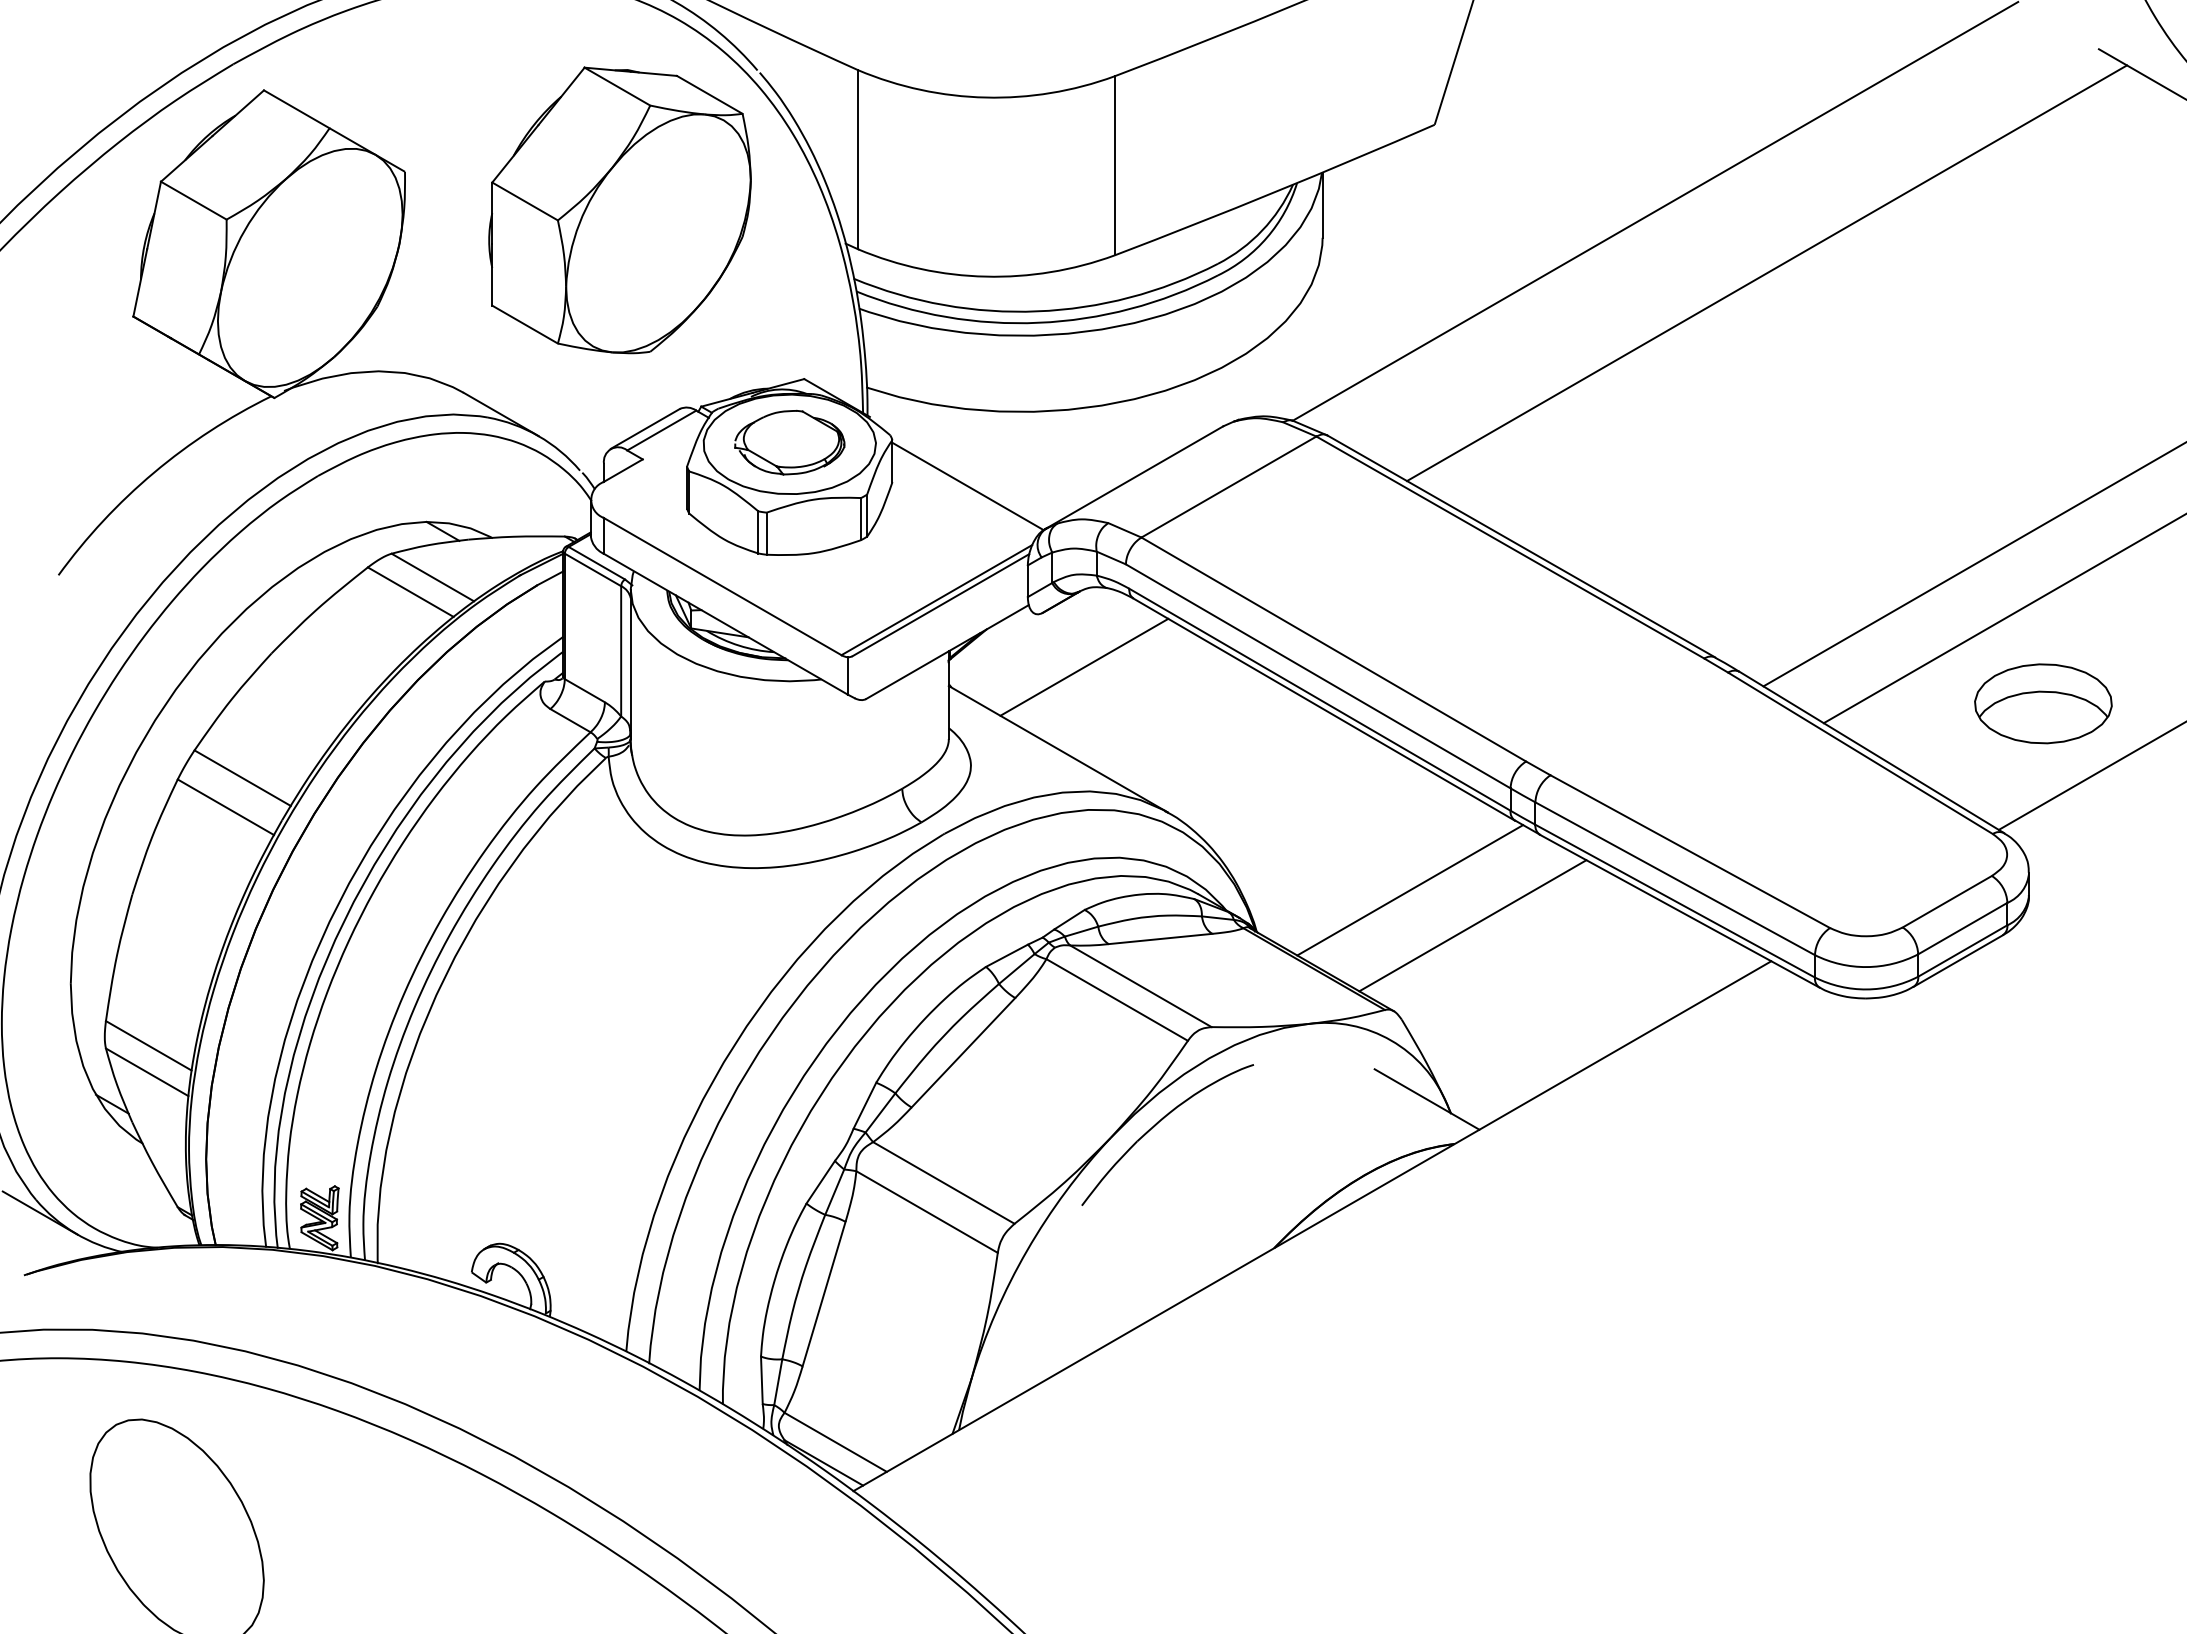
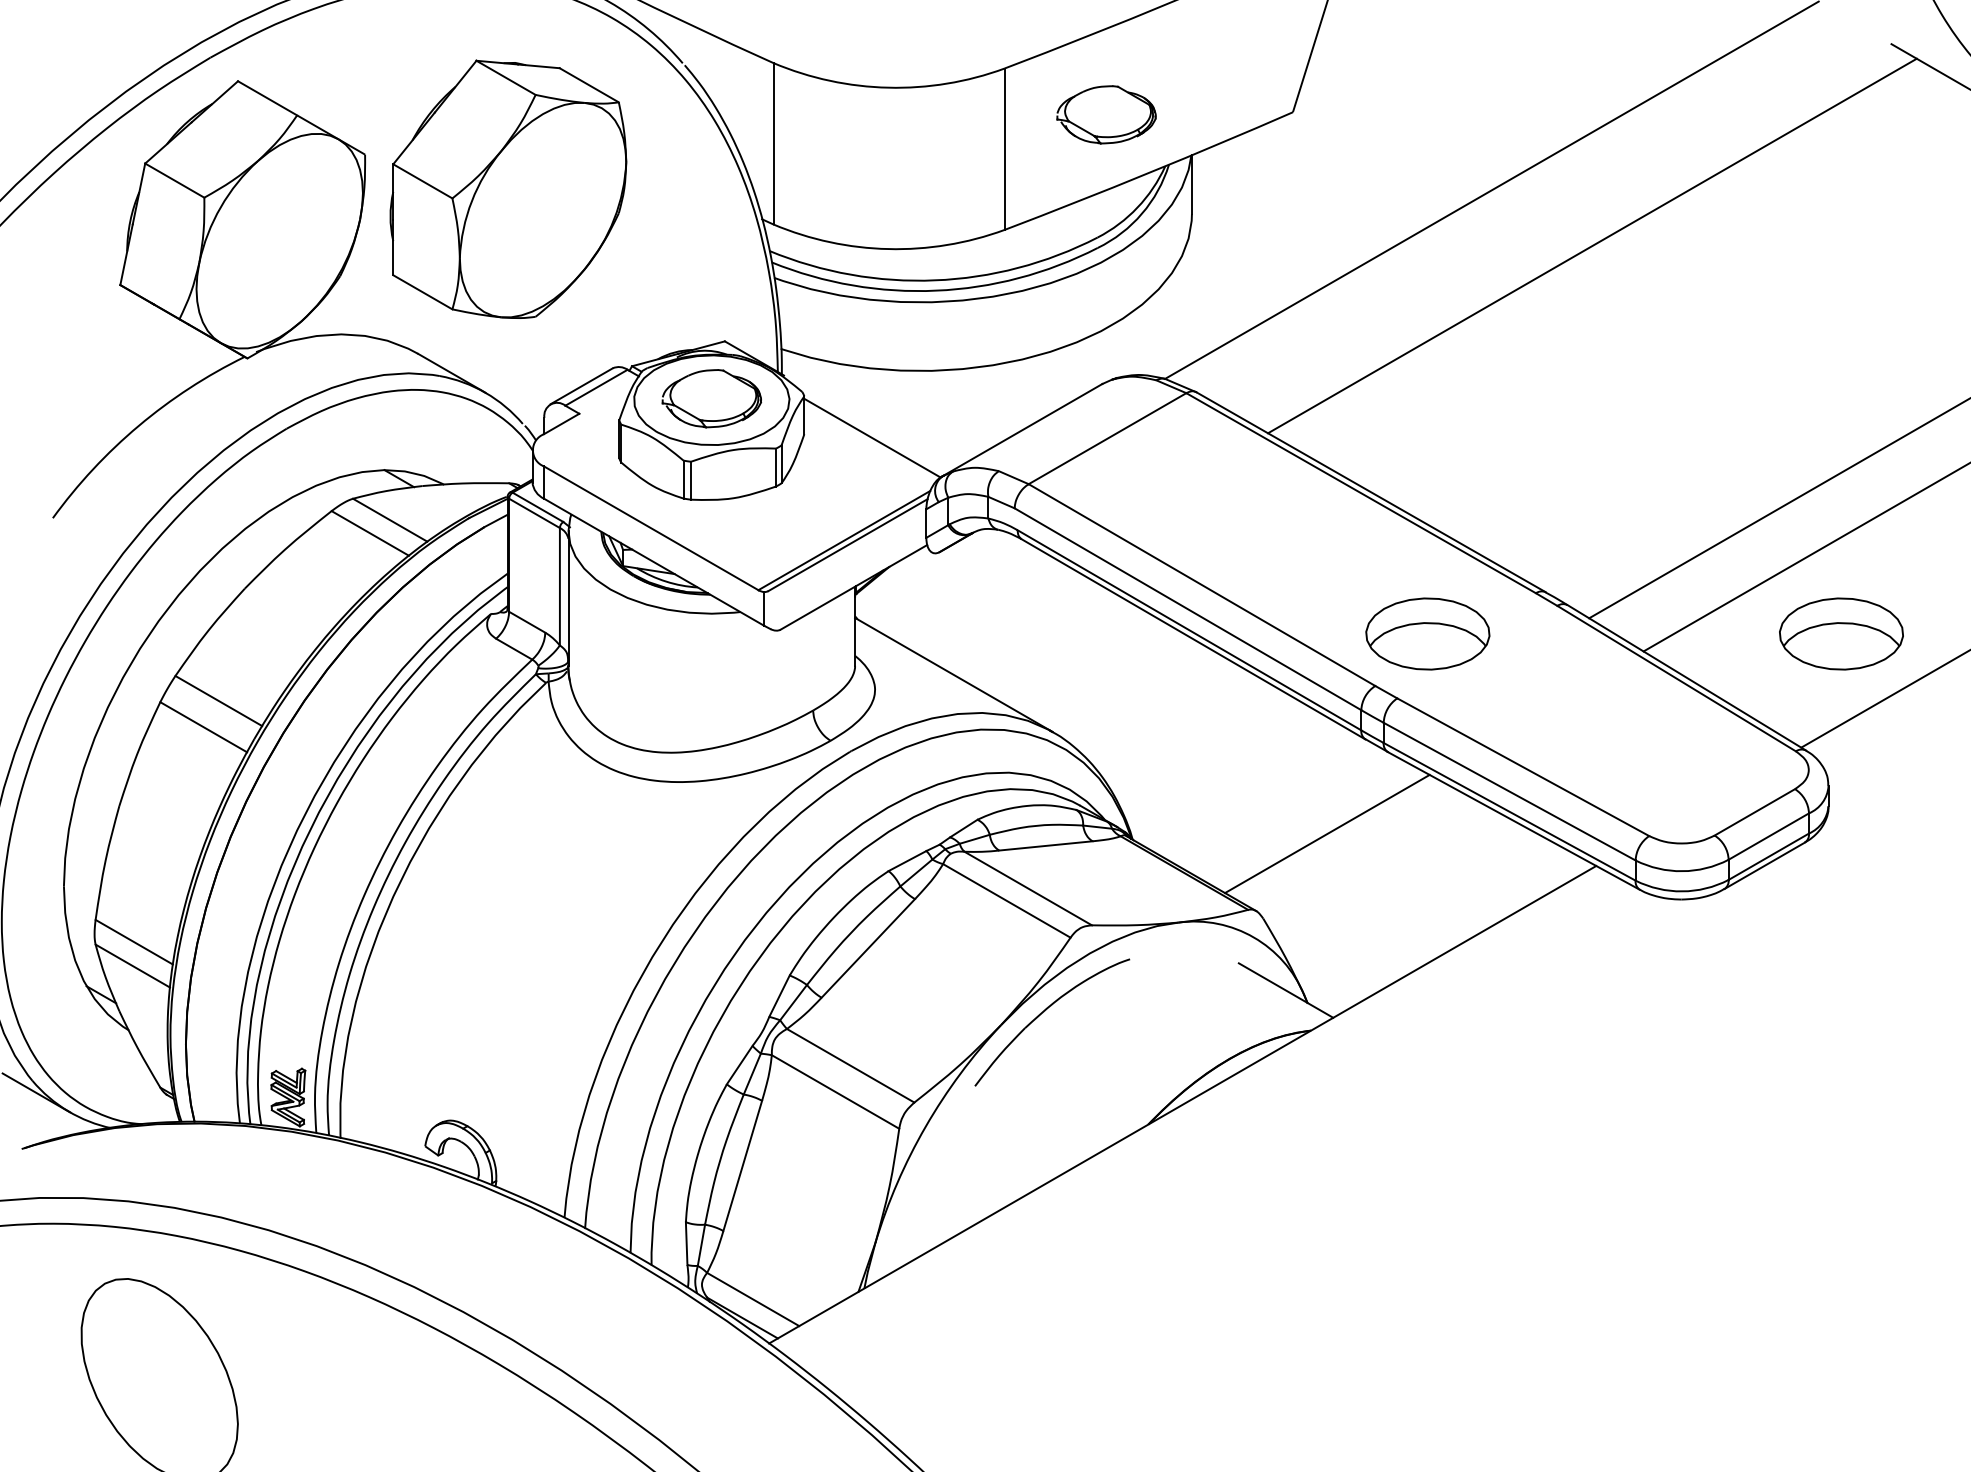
part: (1227, 127) -> (1106, 114), added
part: (619, 210) -> (507, 189), moved
line: (1084, 666) -> (977, 600), removed
part: (1584, 703) -> (1427, 633), added
line: (1410, 890) -> (1271, 802), removed

